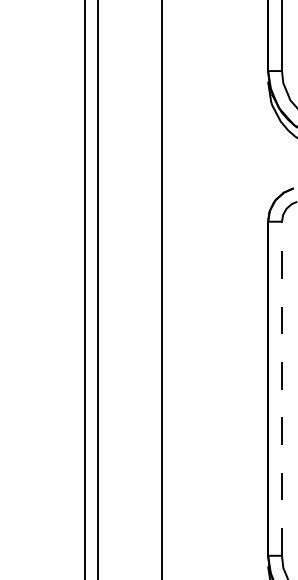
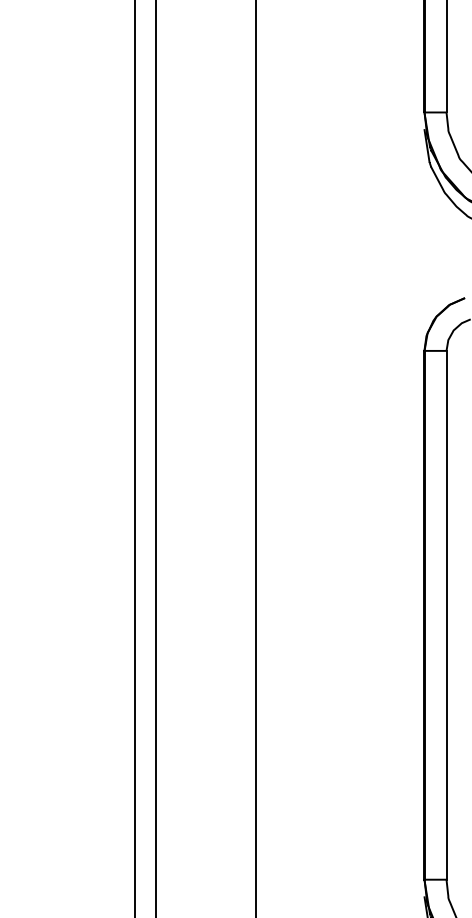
line: (282, 388) -> (447, 614), dashed -> solid

